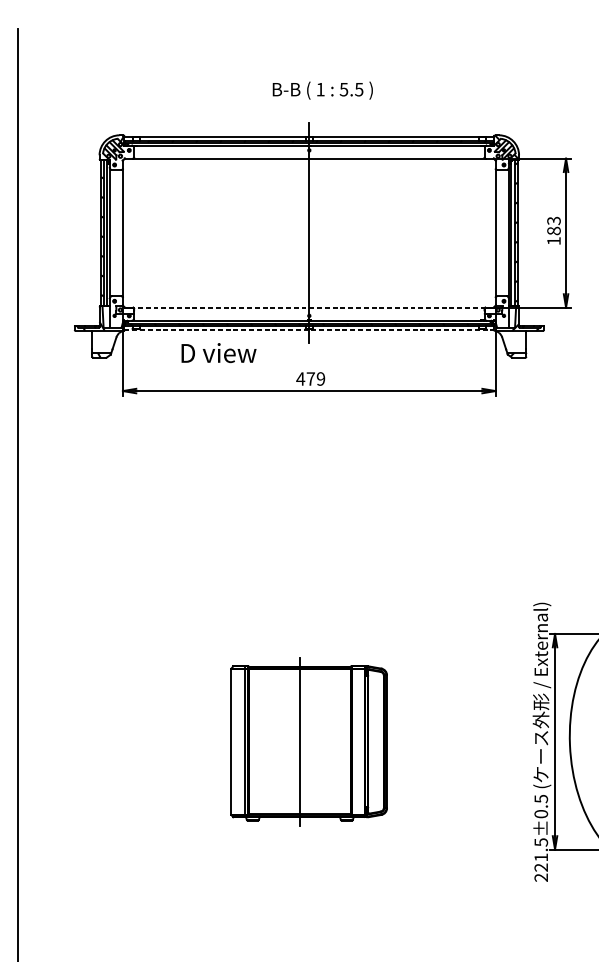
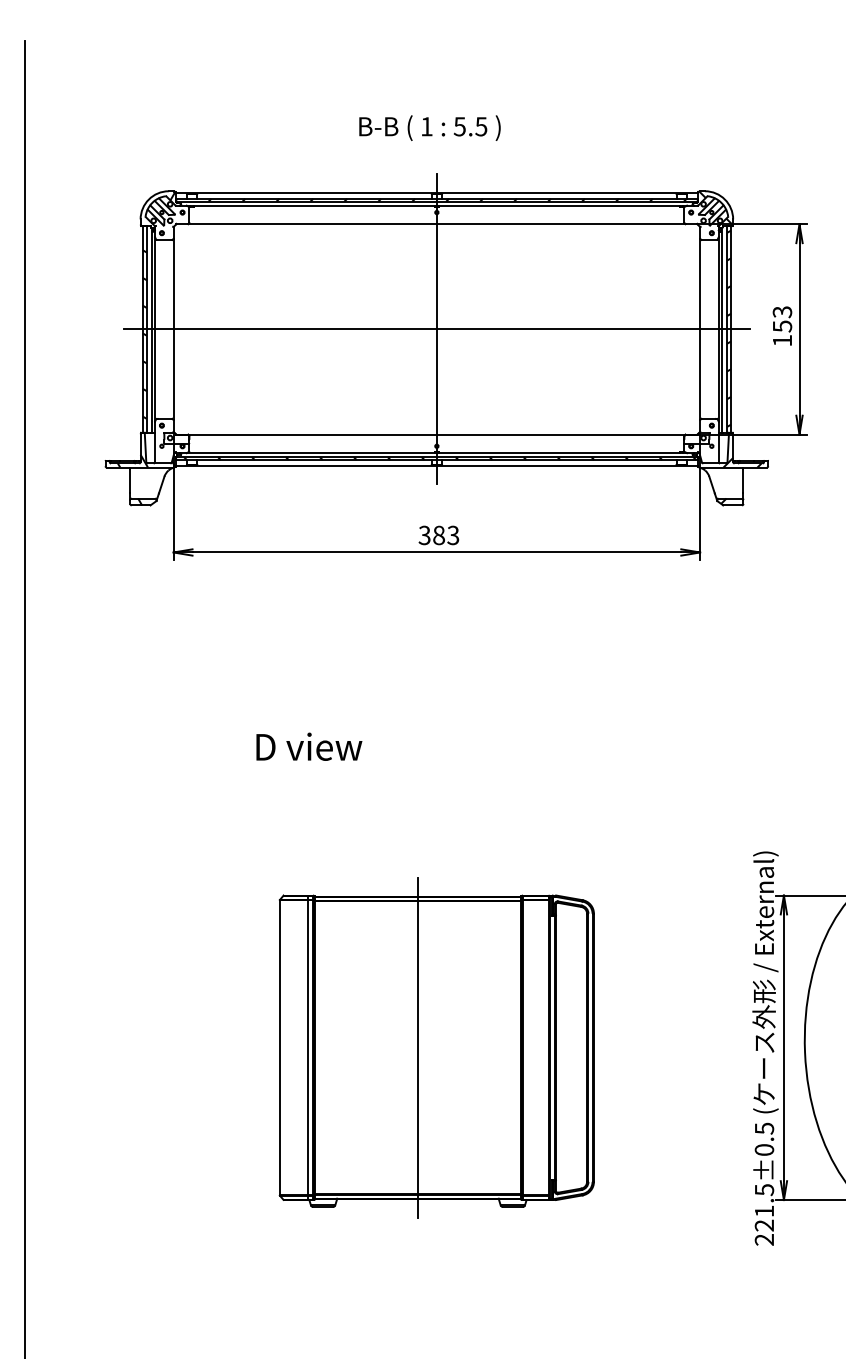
text: (322, 90) -> (429, 127), moved
text: (554, 231) -> (782, 326), 183 -> 153
line: (309, 233) -> (436, 329), added
line: (309, 307) -> (436, 434), dashed -> solid
line: (309, 329) -> (437, 465), dashed -> solid
text: (219, 352) -> (309, 746), moved
text: (310, 379) -> (438, 535), 479 -> 383
part: (309, 741) -> (436, 1047), size x1.43

